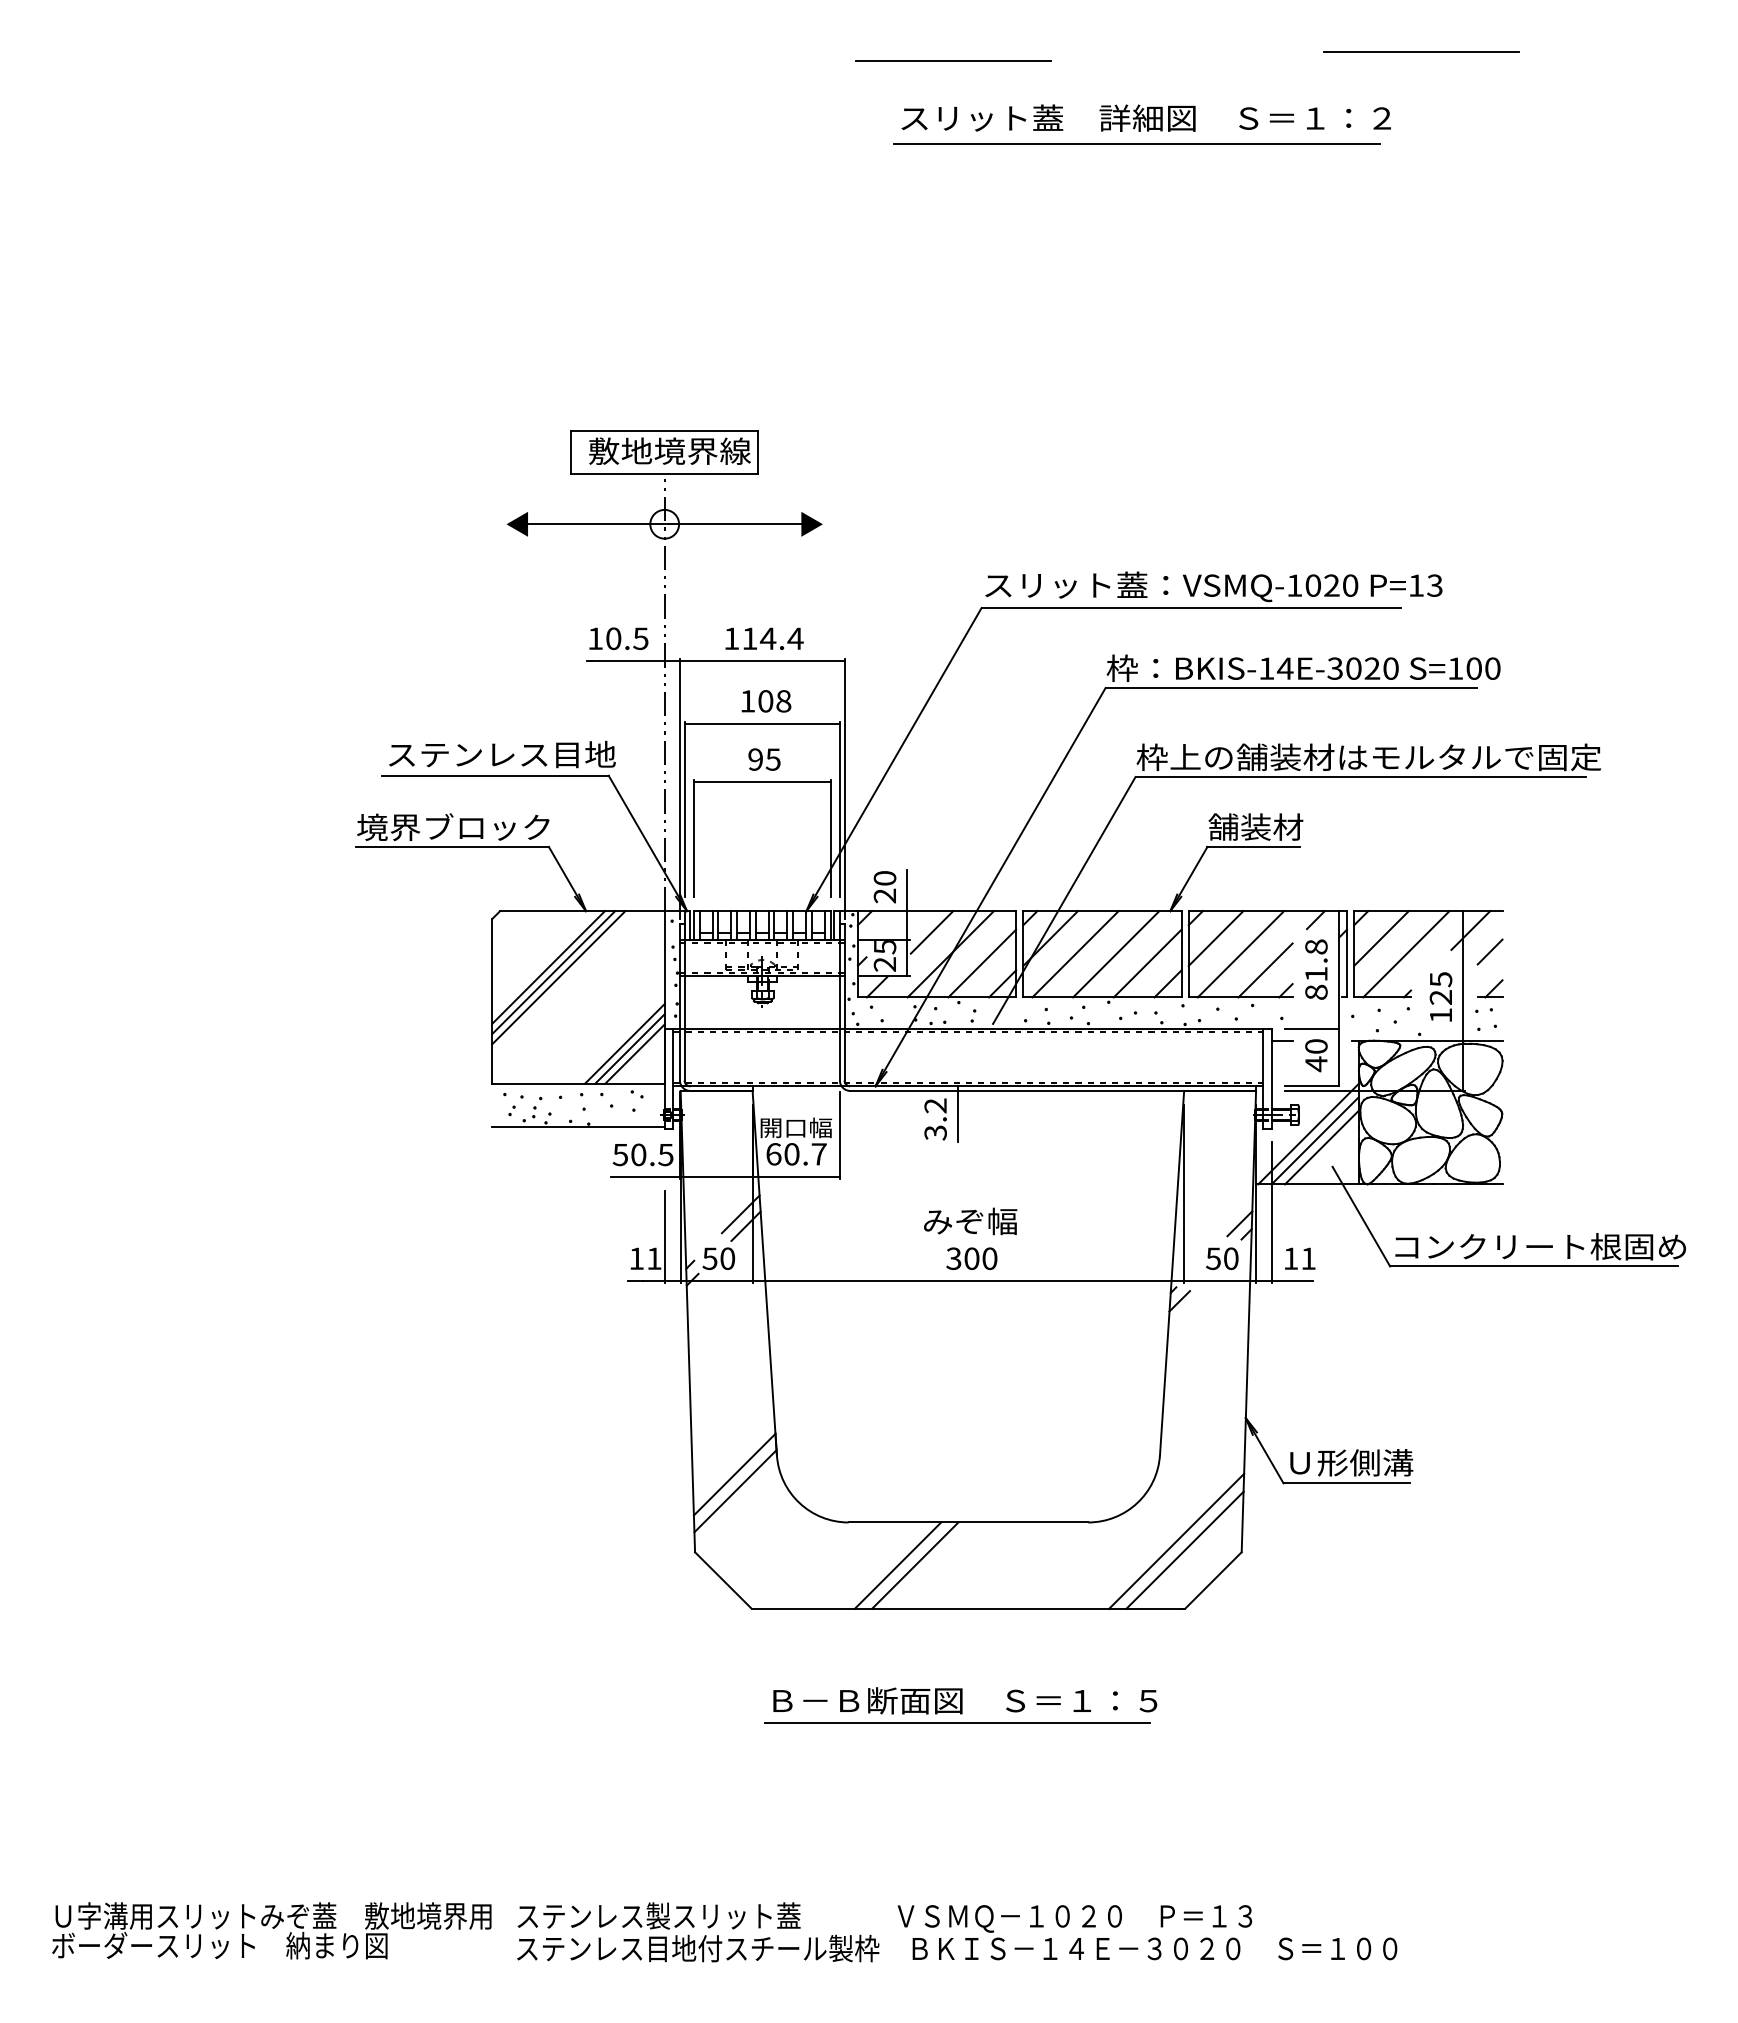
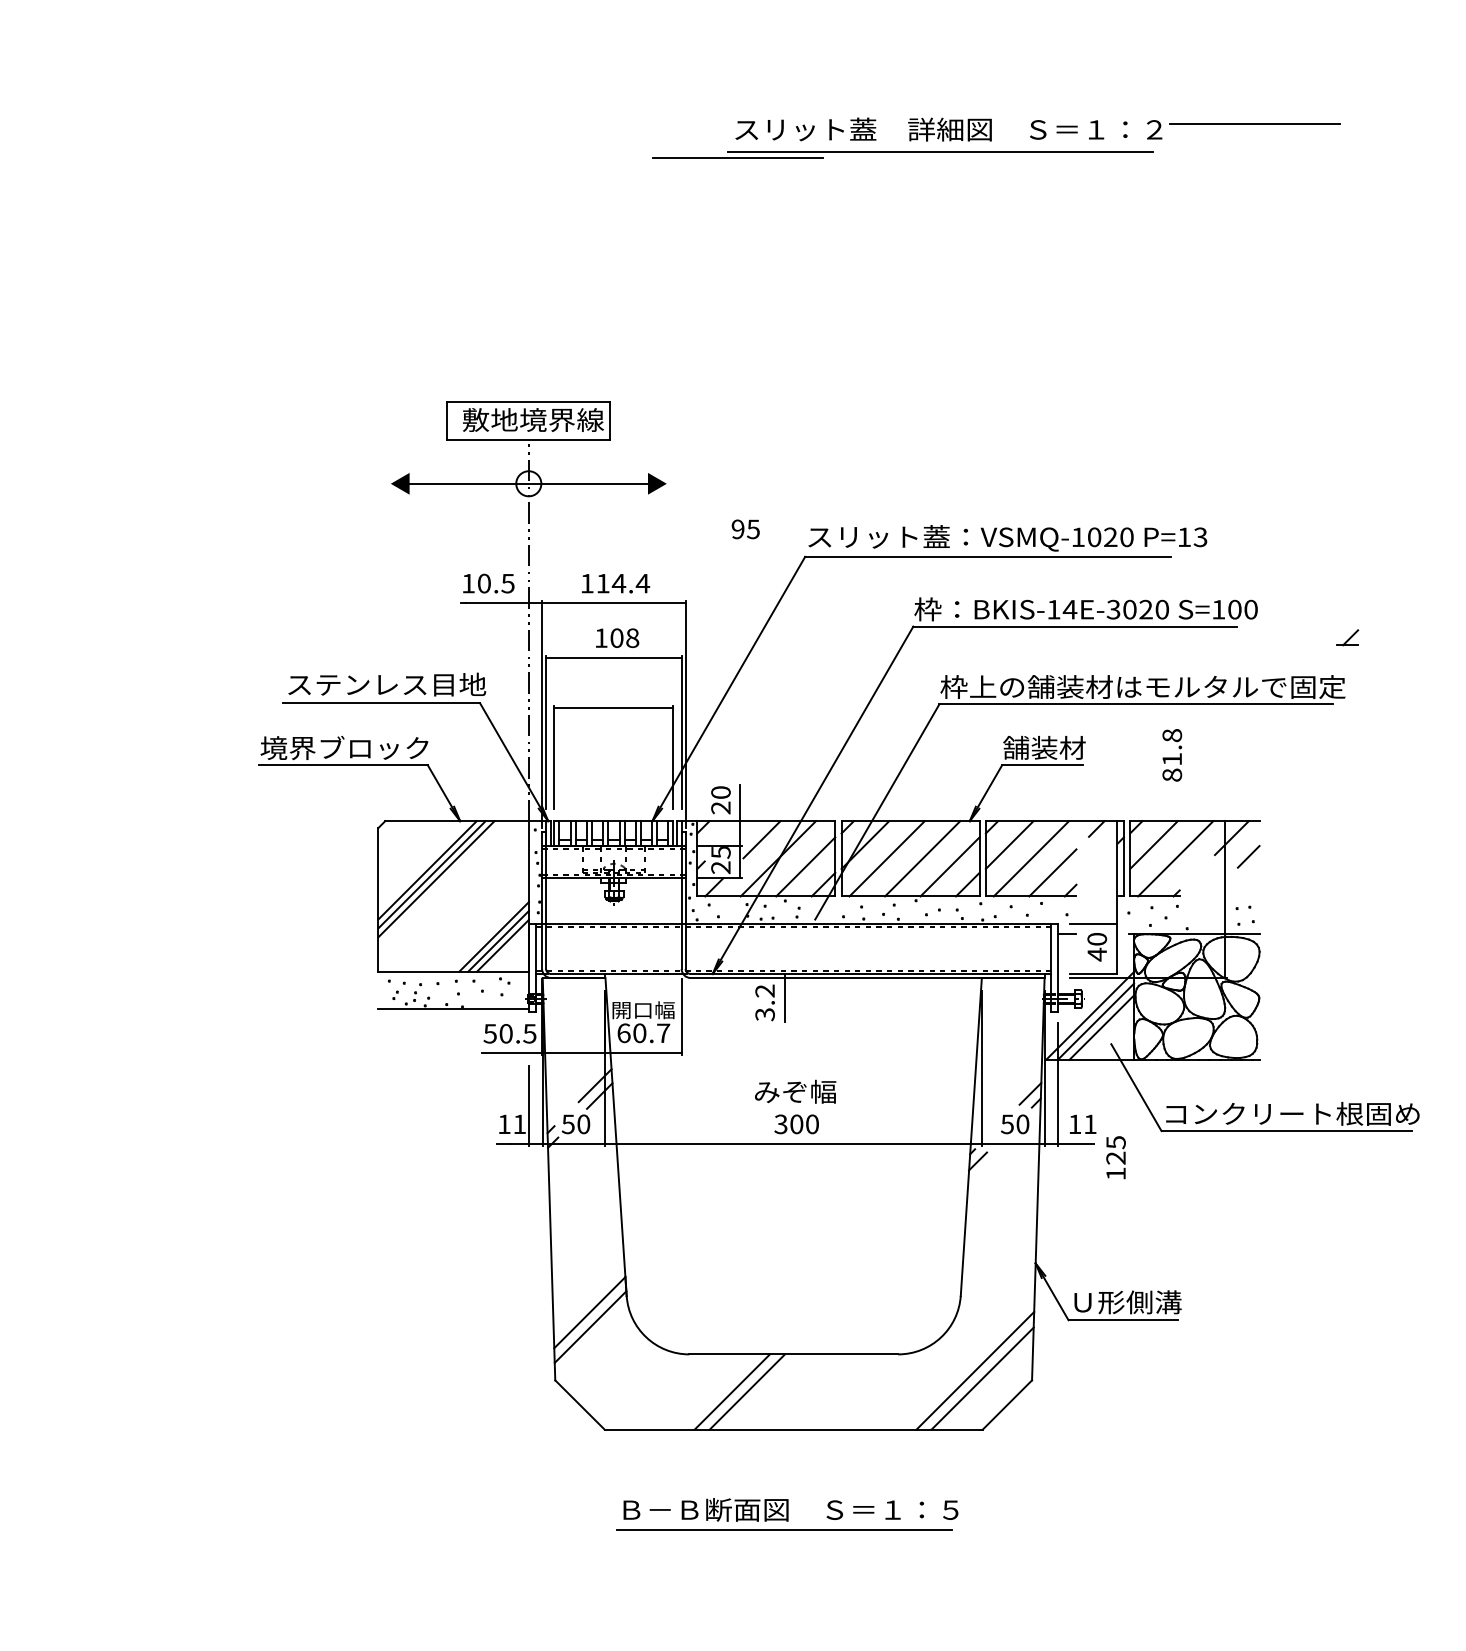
line: (1421, 51) -> (1255, 123), moved
line: (953, 60) -> (737, 157), moved
text: (764, 759) -> (745, 529), moved
text: (1316, 969) -> (1172, 755), moved
part: (1490, 988) -> (1347, 637), moved
text: (1440, 996) -> (1115, 1157), moved

